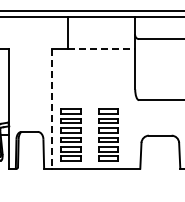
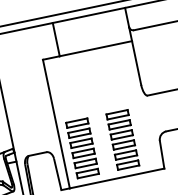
line: (101, 48) -> (95, 48), dashed -> solid
line: (52, 109) -> (57, 124), dashed -> solid

